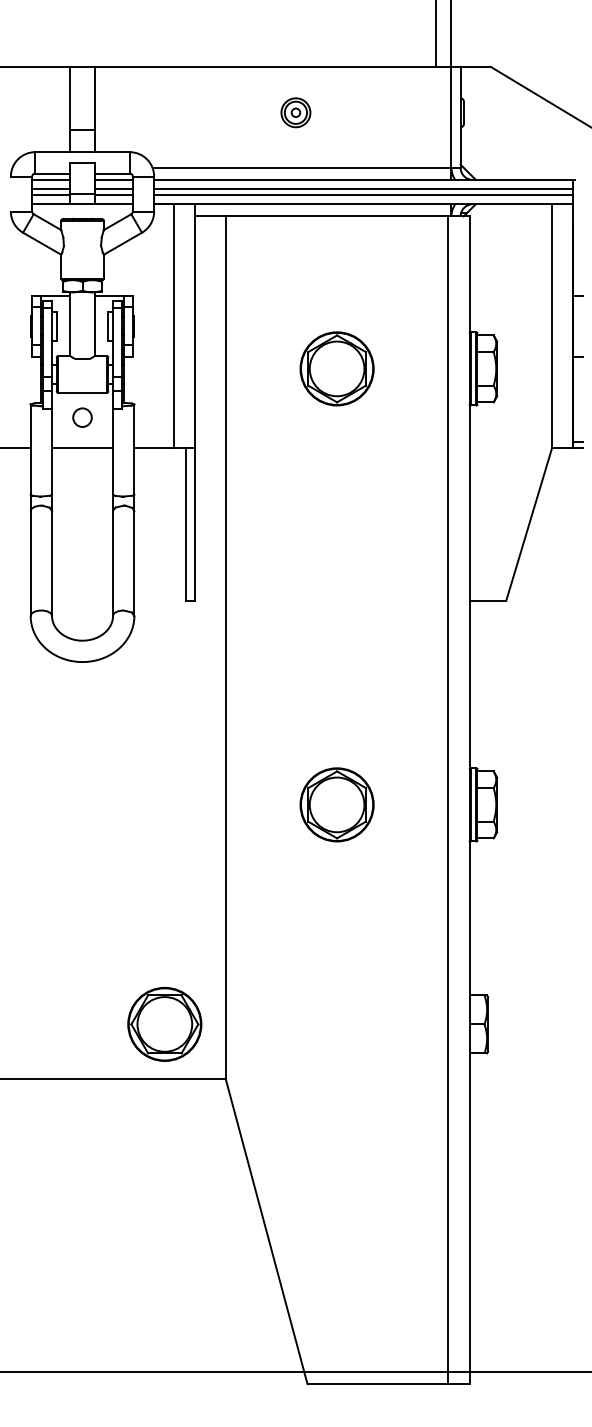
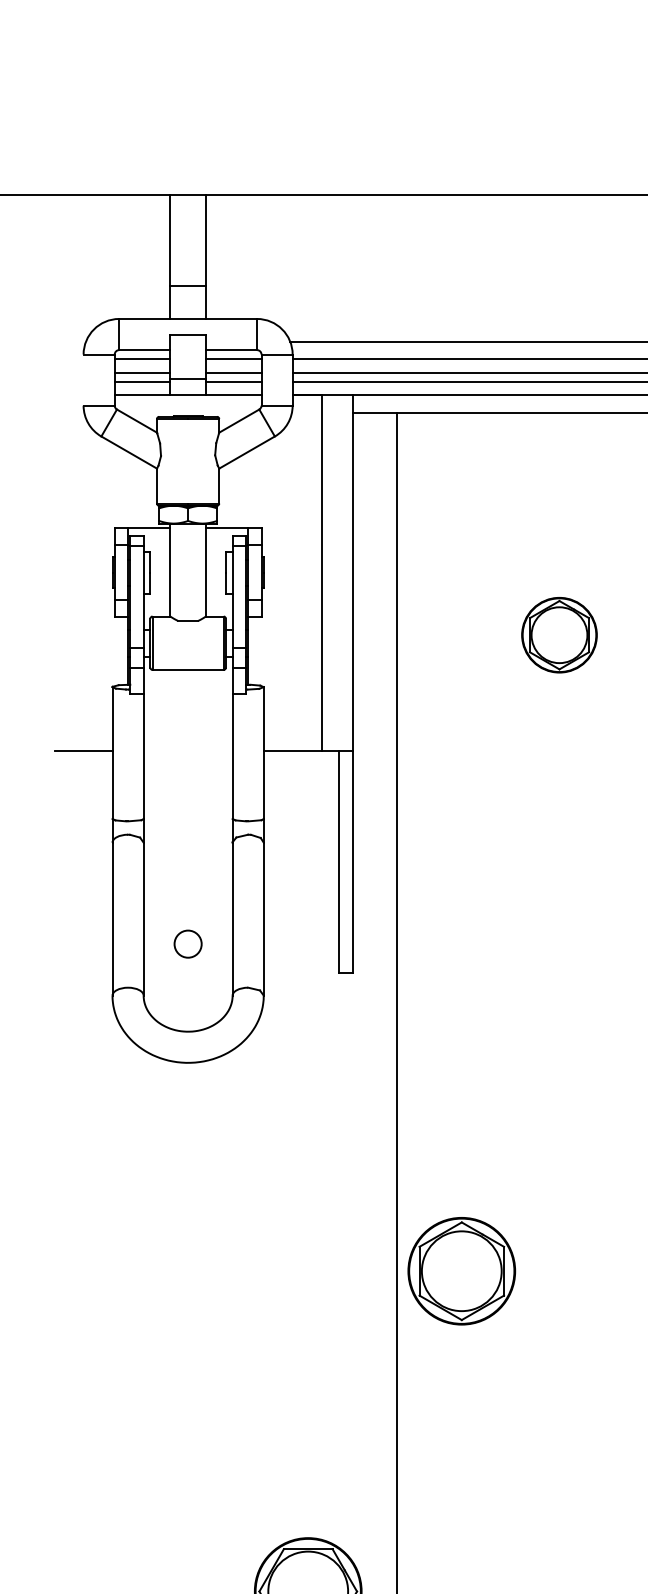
part: (295, 112) -> (498, 261), removed
part: (336, 368) -> (558, 634), size x0.7
circle: (82, 417) -> (188, 943), moved
line: (82, 448) -> (188, 751), removed
part: (336, 804) -> (460, 1270), moved

